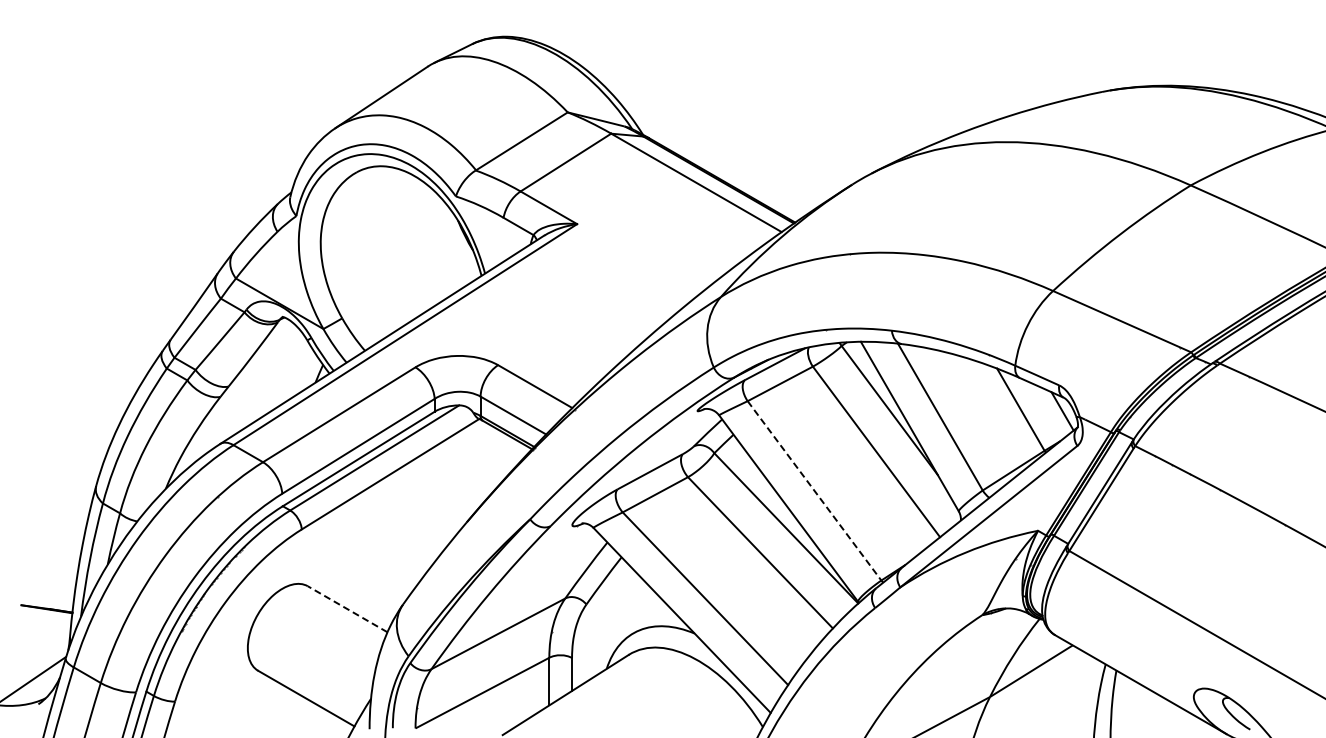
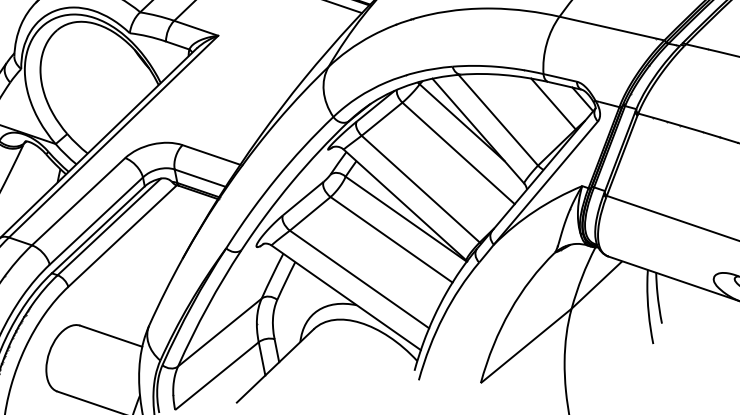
line: (814, 490) -> (420, 188), dashed -> solid
line: (347, 608) -> (111, 335), dashed -> solid

